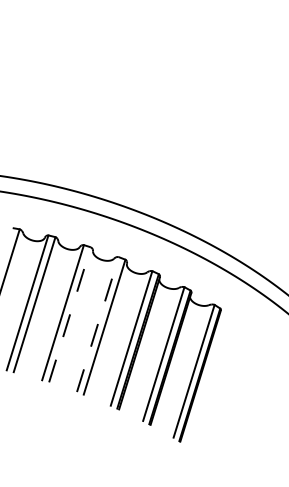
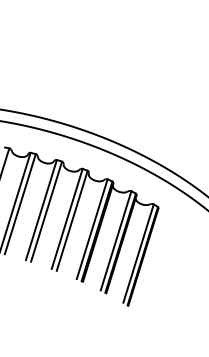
line: (70, 314) -> (46, 211), dashed -> solid
line: (97, 324) -> (66, 218), dashed -> solid

